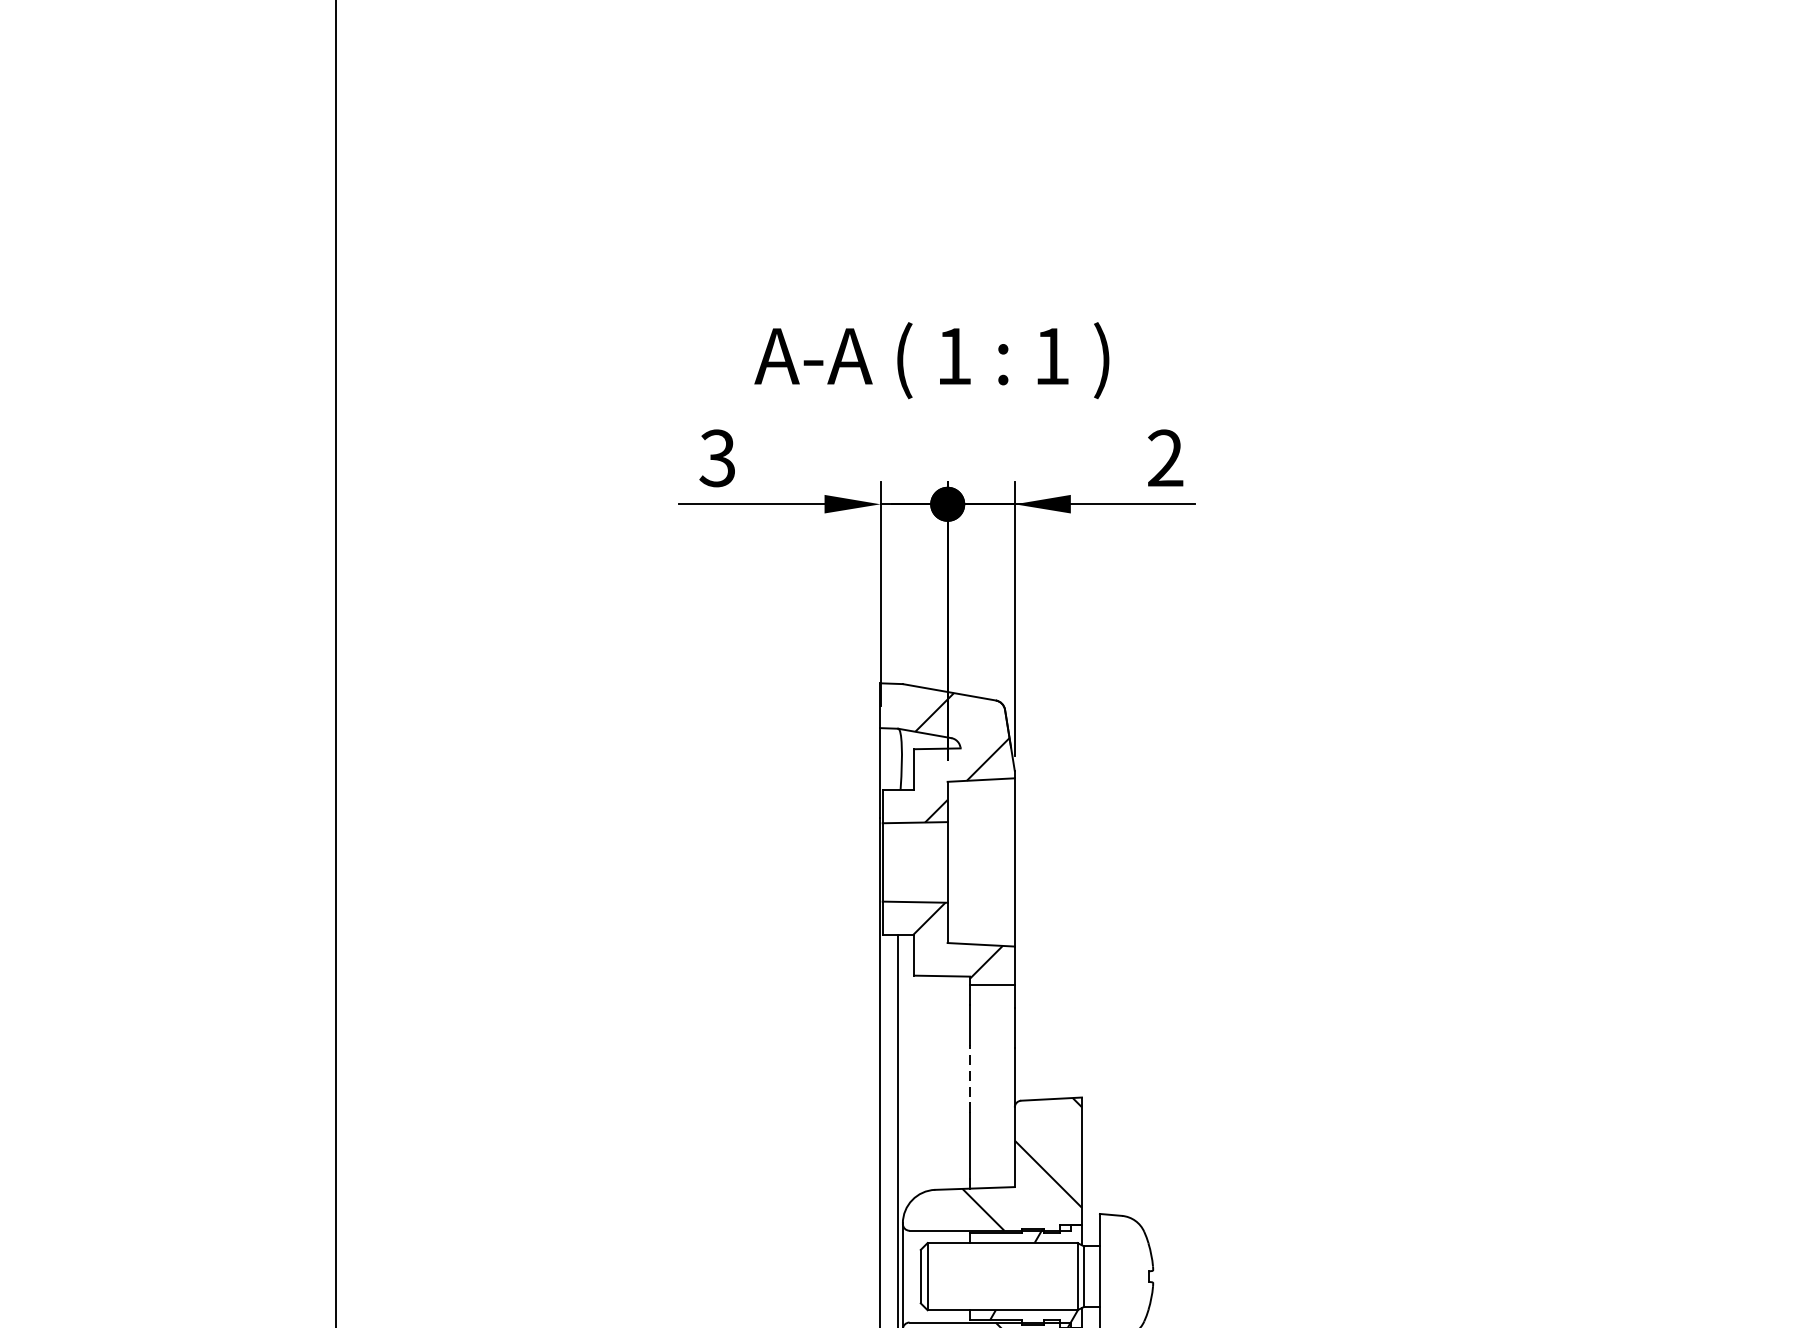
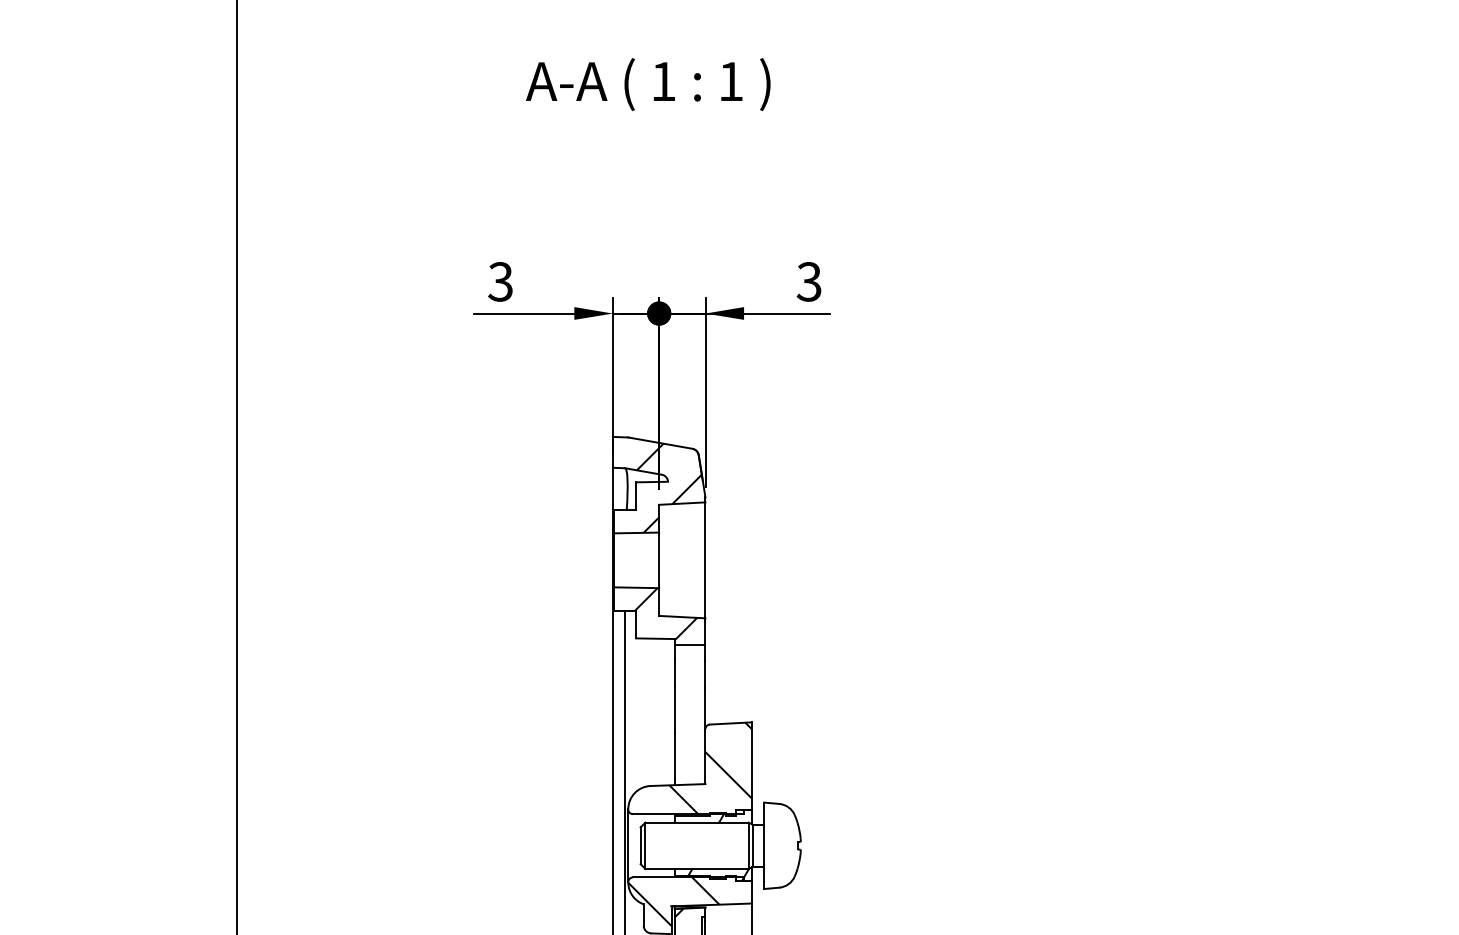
text: (932, 360) -> (648, 84), moved
text: (1164, 457) -> (808, 281), 2 -> 3
line: (969, 1078) -> (674, 709), dashed -> solid

